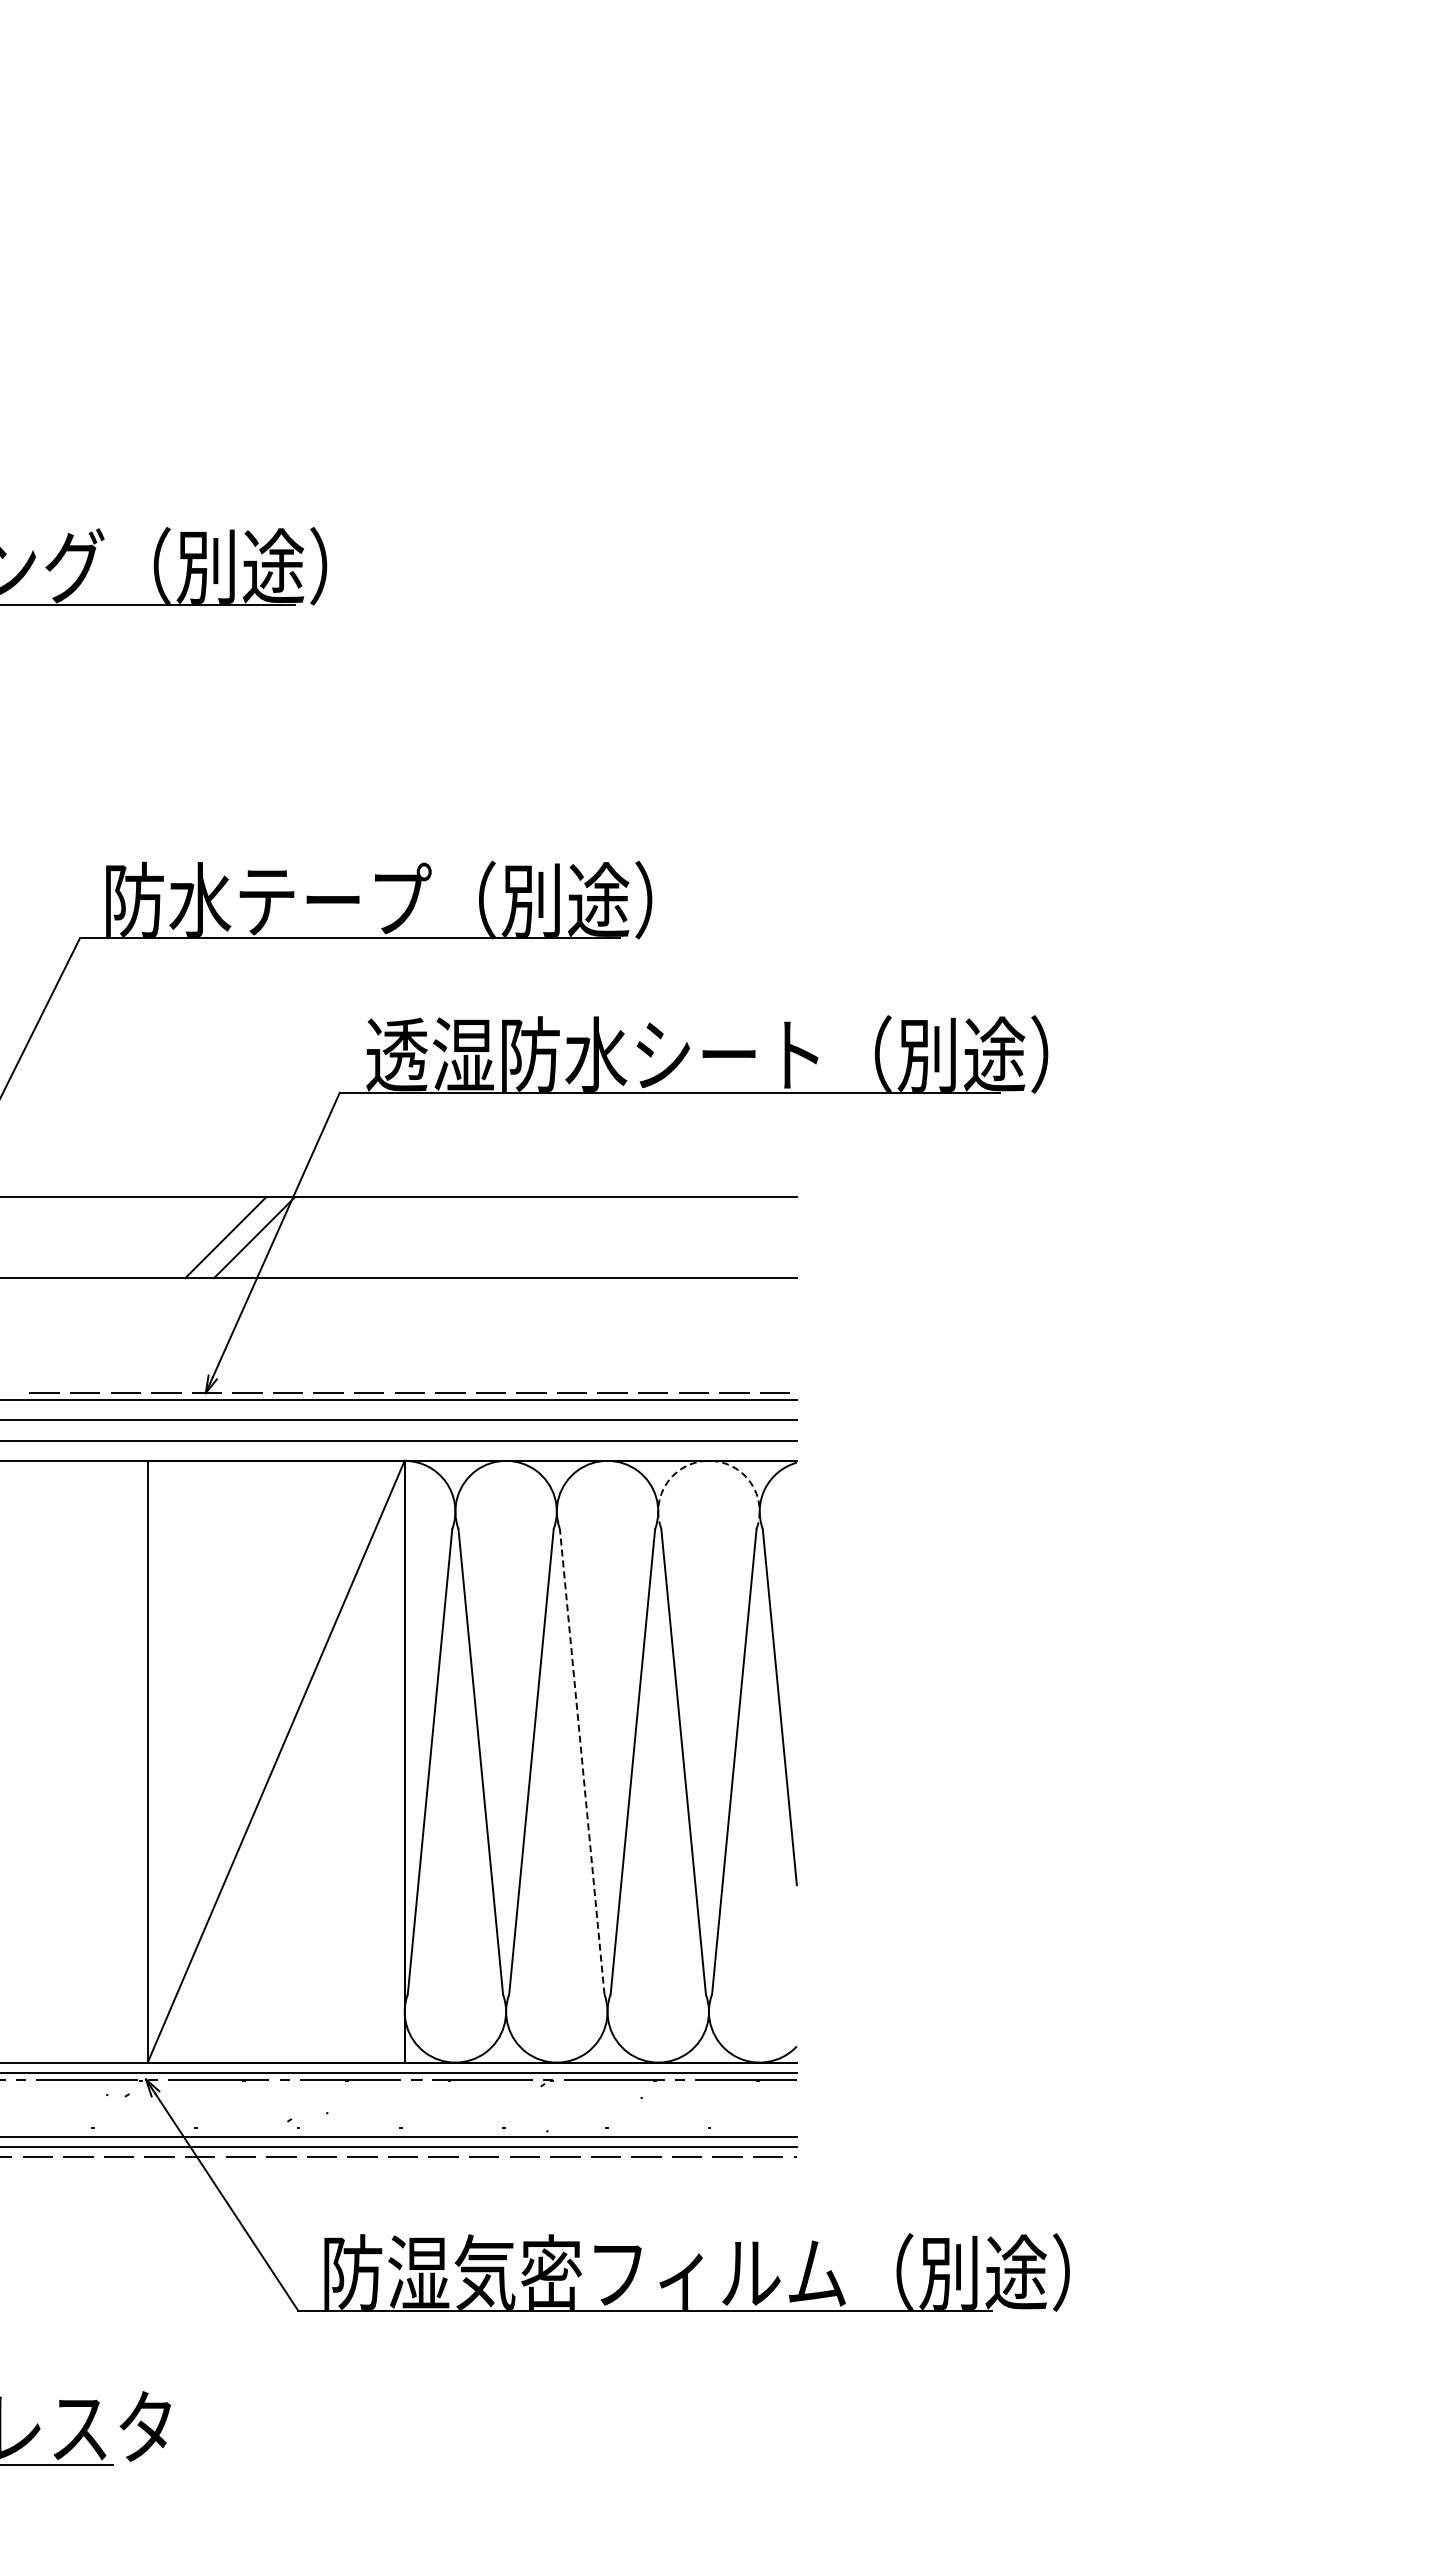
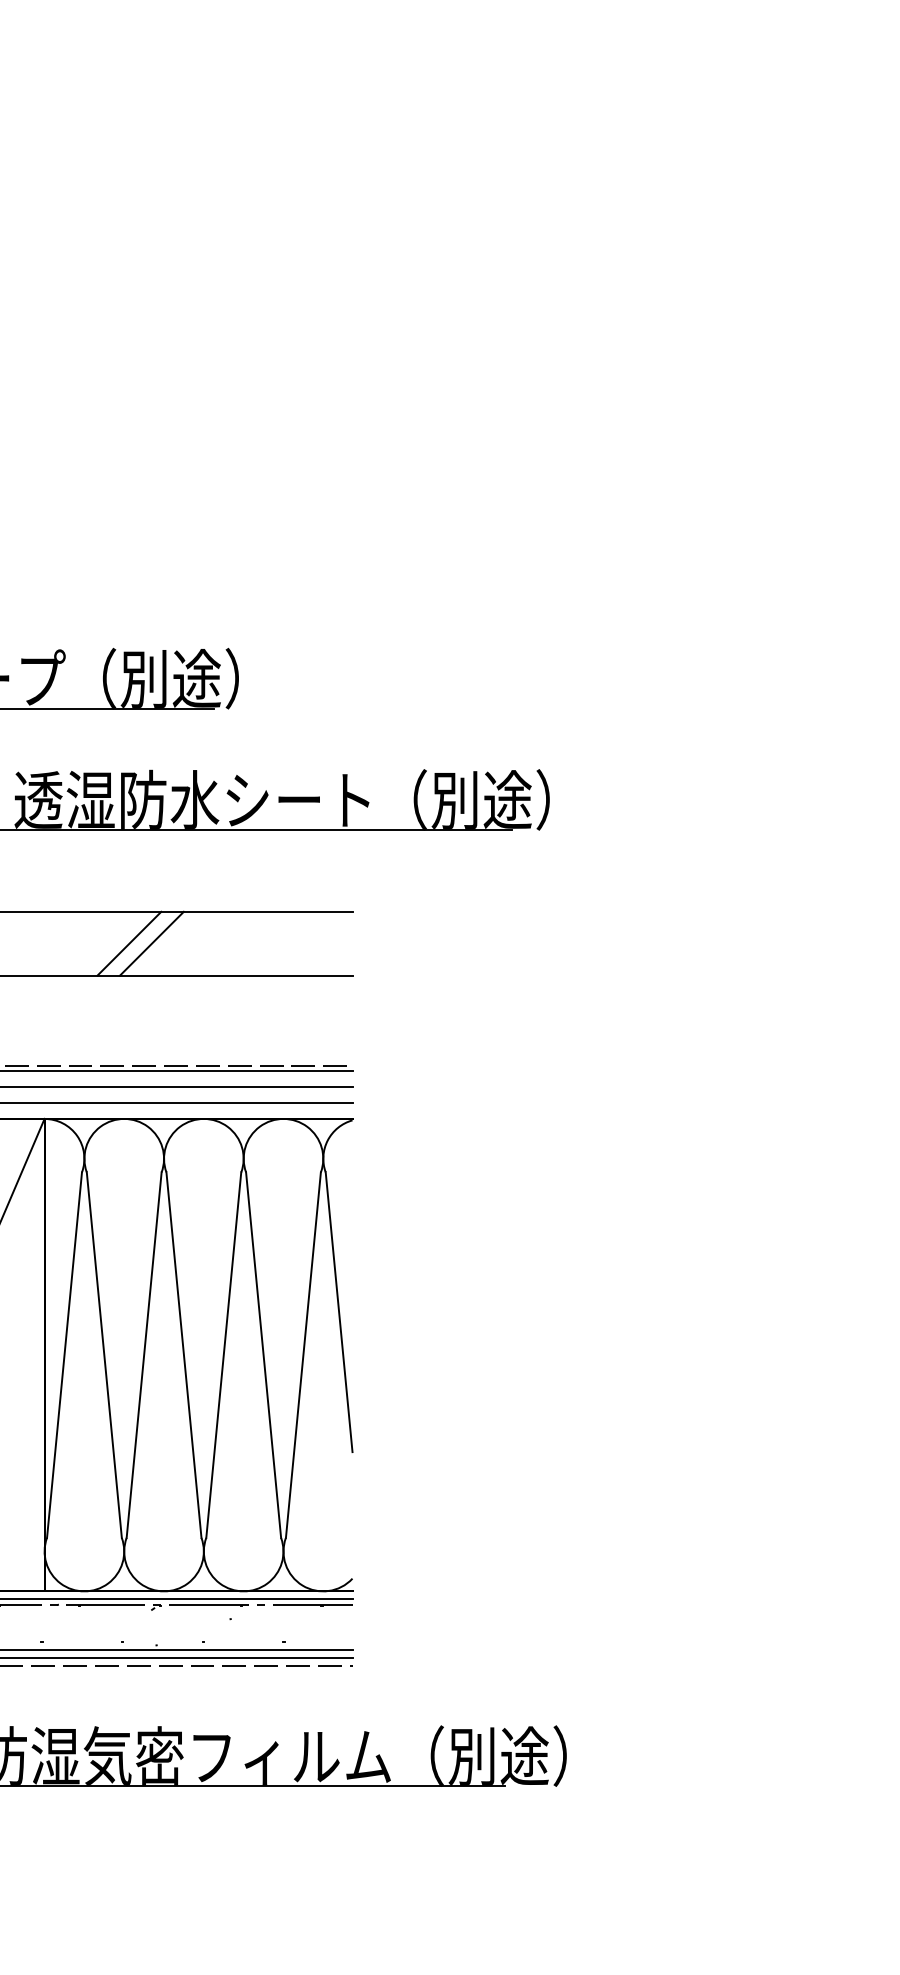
line: (512, 1237) -> (129, 943), added
line: (540, 1237) -> (151, 943), added
arc: (709, 1460) -> (283, 1118), dashed -> solid
line: (582, 1761) -> (184, 1354), dashed -> solid

